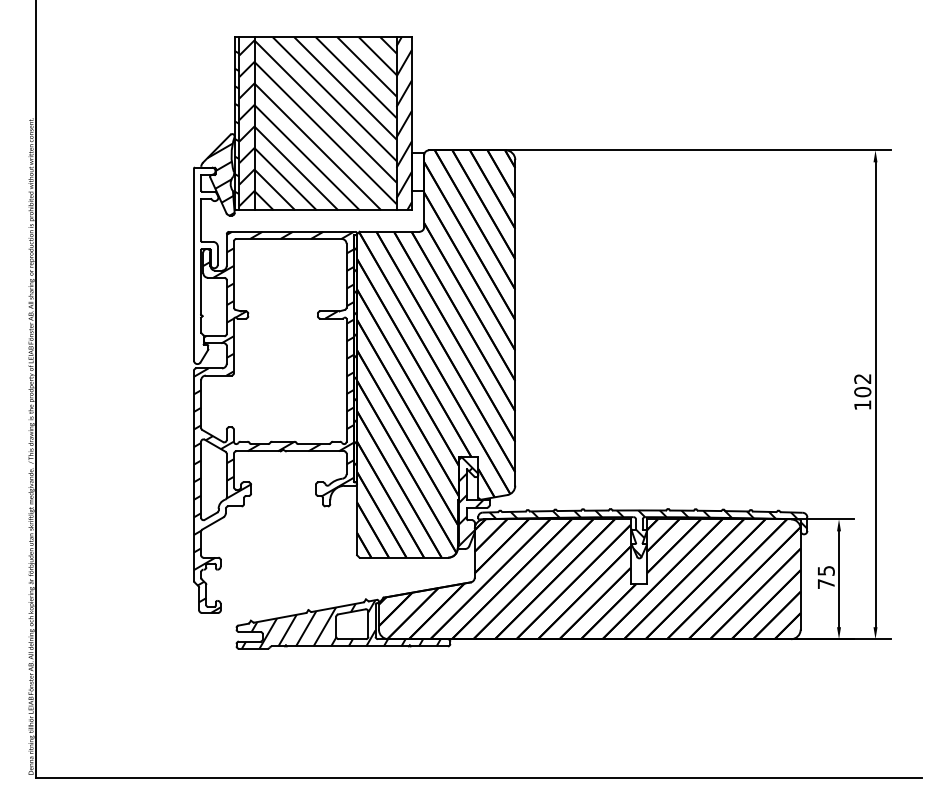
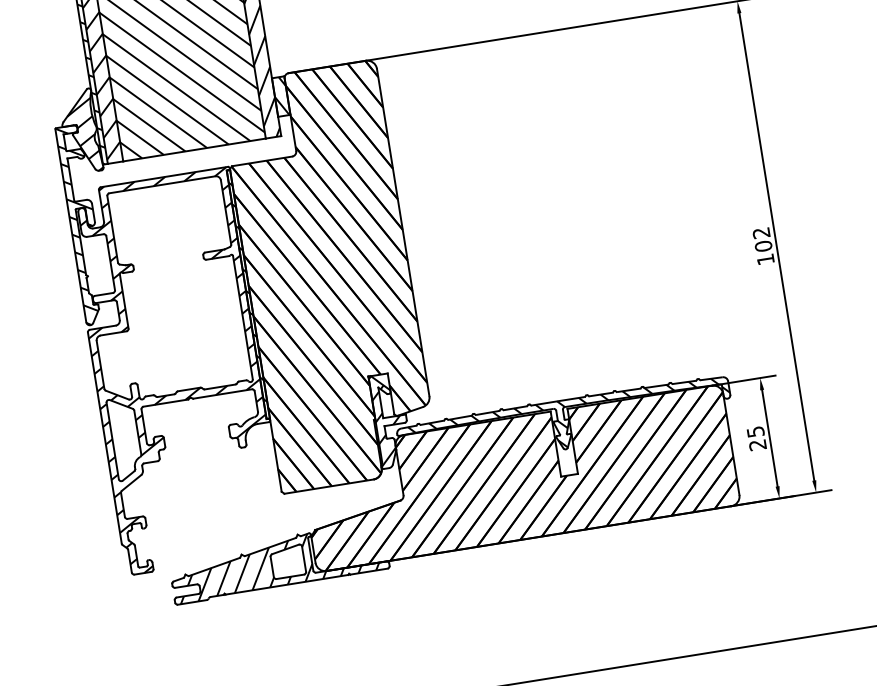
hatch: (417, 171) -> (280, 96), added
hatch: (205, 265) -> (82, 224), added
text: (825, 584) -> (757, 445), 75 -> 25

